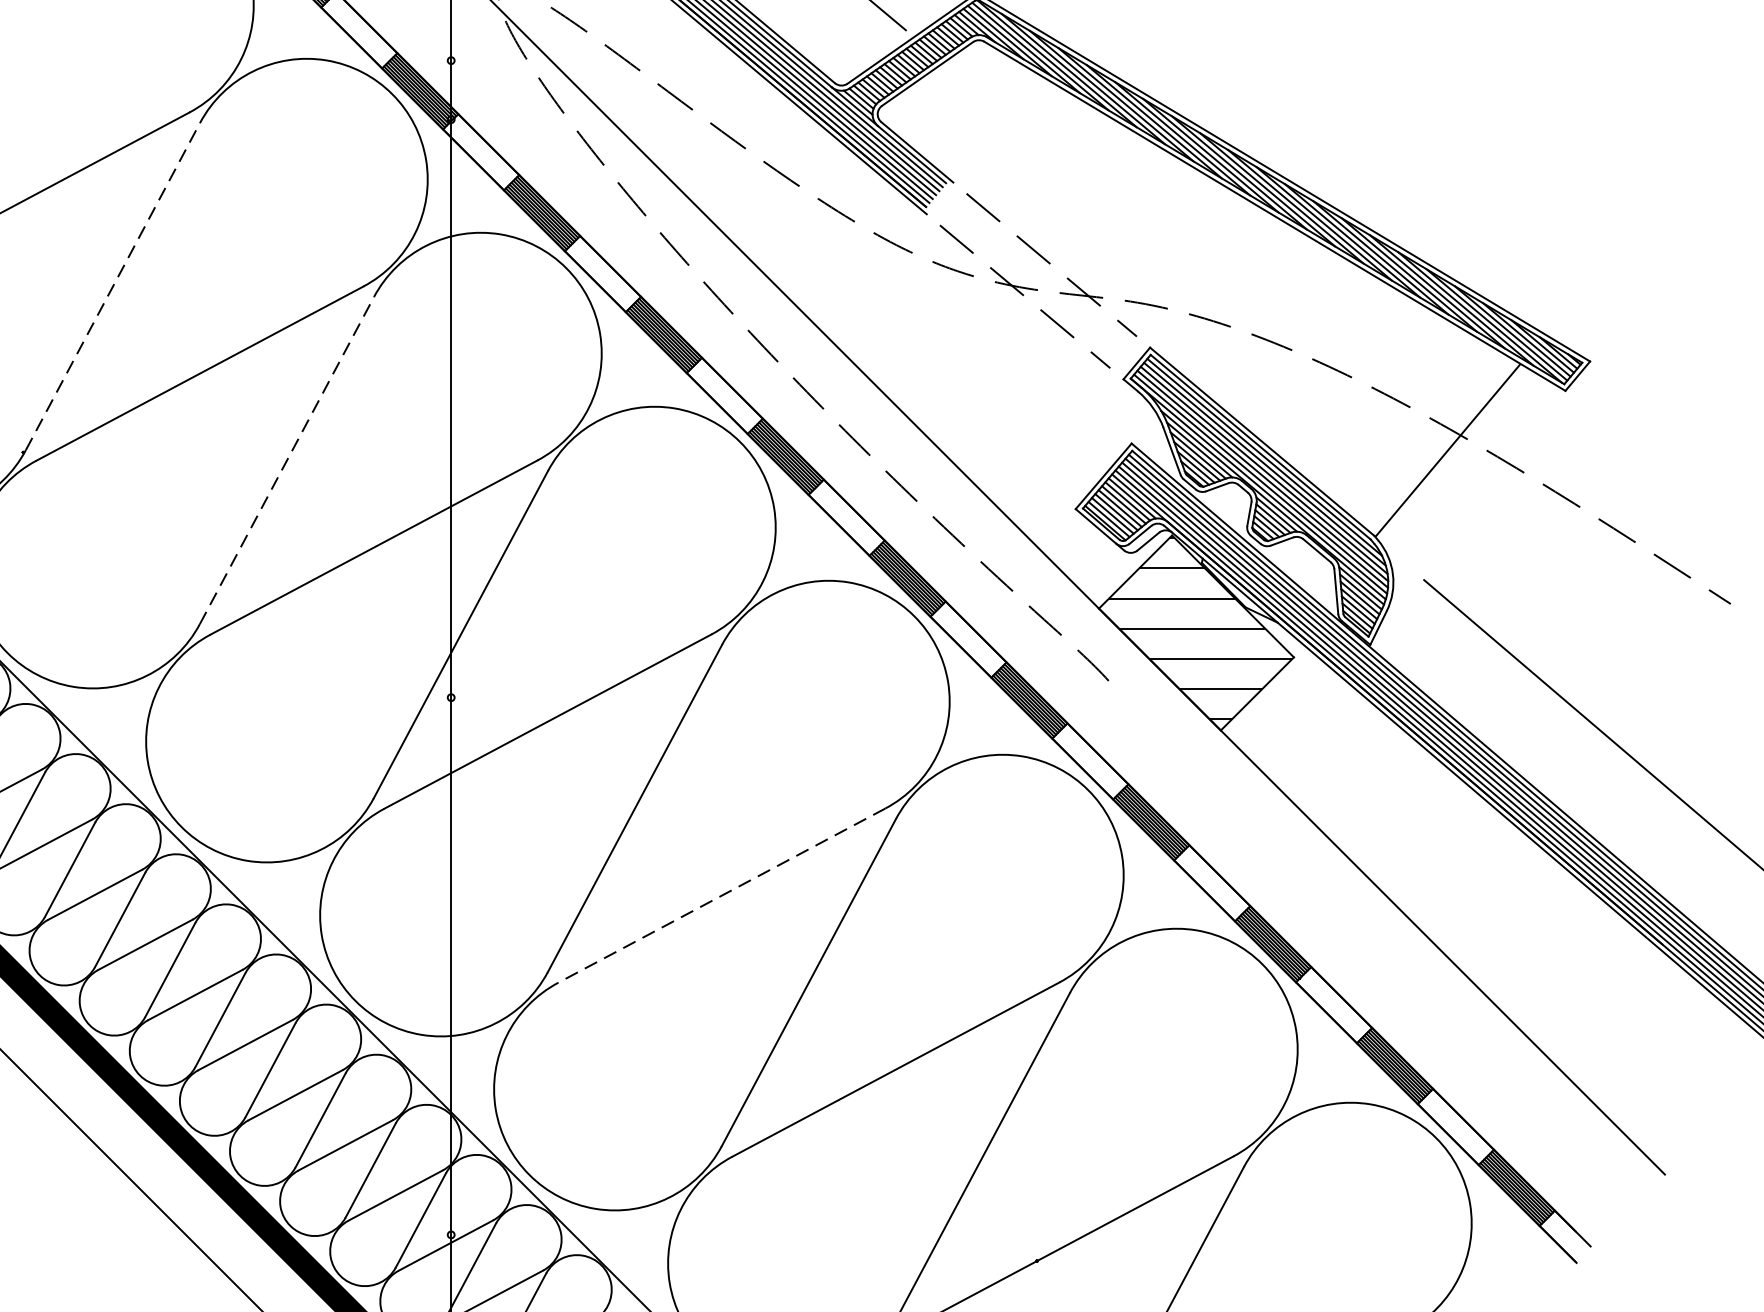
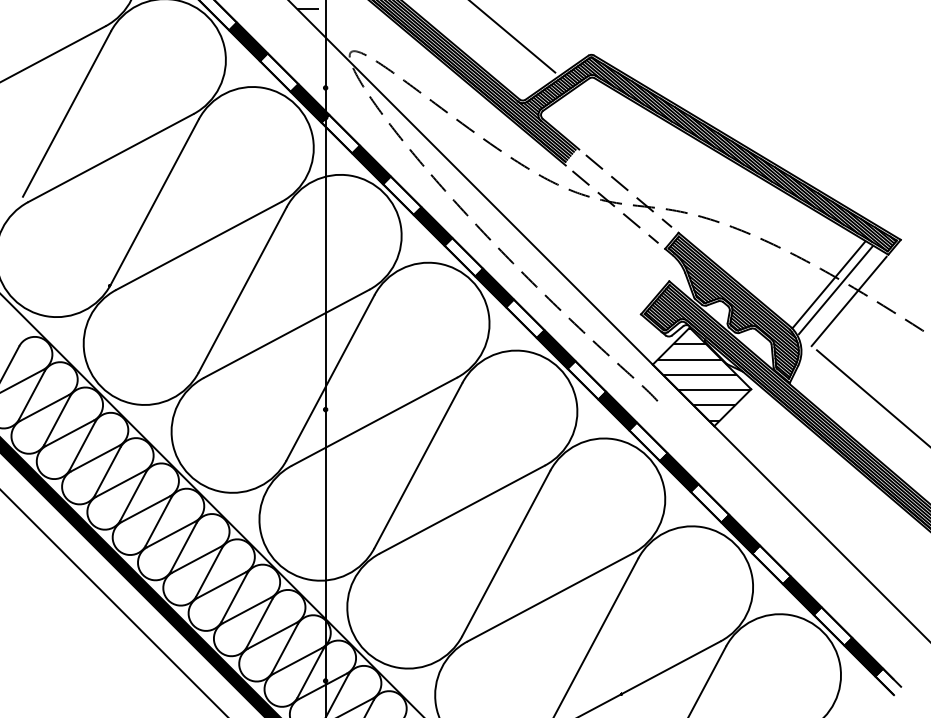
line: (112, 287) -> (154, 202), dashed -> solid
line: (286, 459) -> (242, 289), dashed -> solid
line: (1460, 459) -> (835, 289), added
line: (1486, 483) -> (848, 301), added
line: (722, 895) -> (462, 509), dashed -> solid

